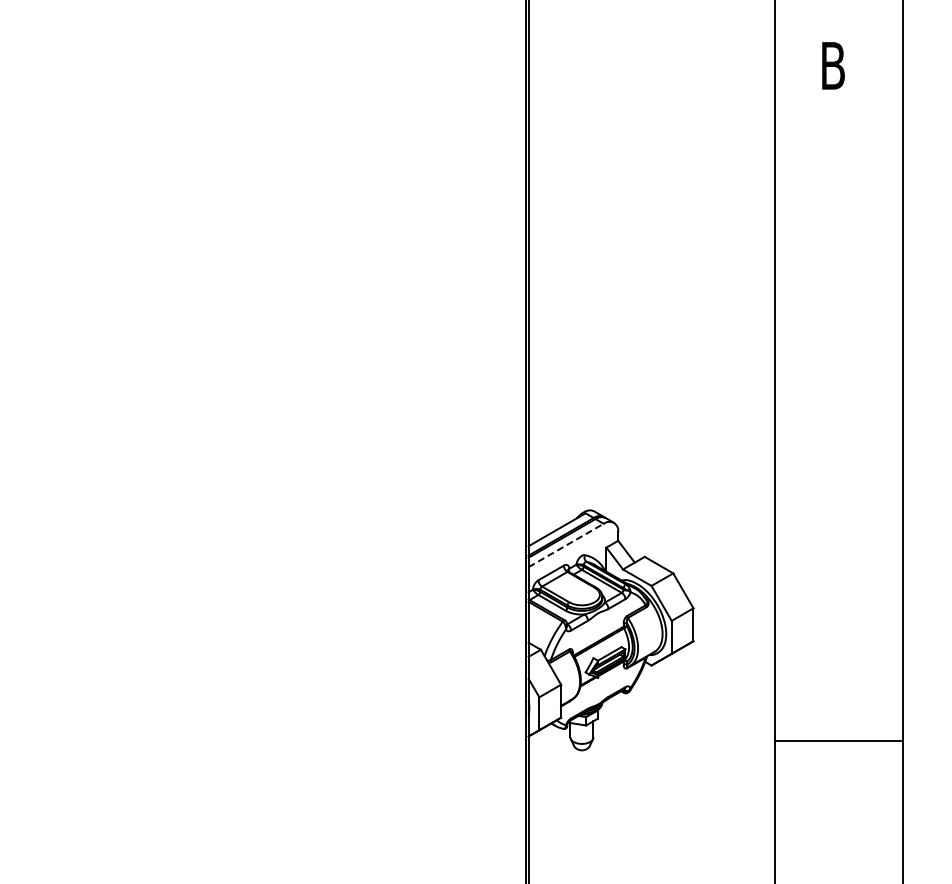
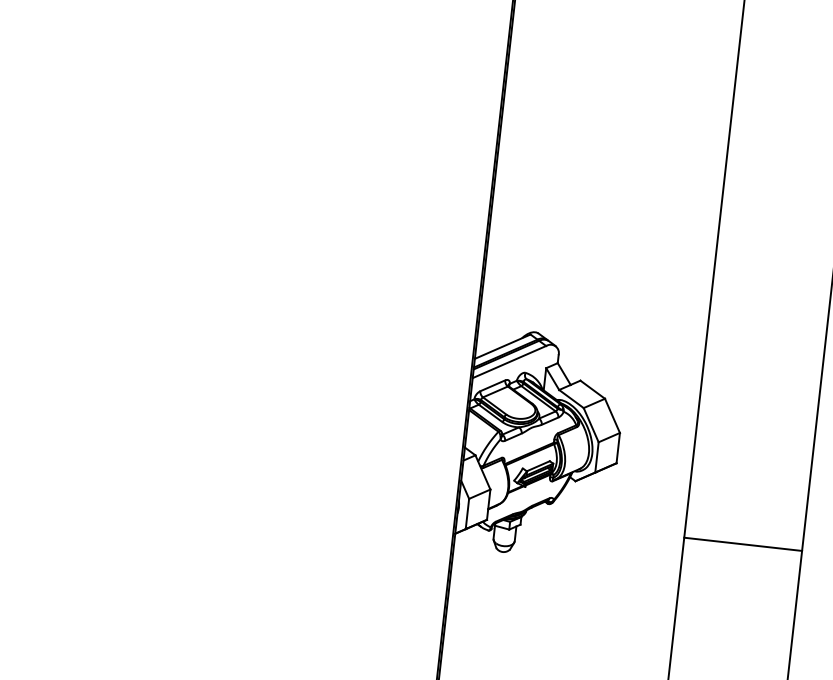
line: (566, 545) -> (509, 362), dashed -> solid
line: (839, 741) -> (743, 544), moved

